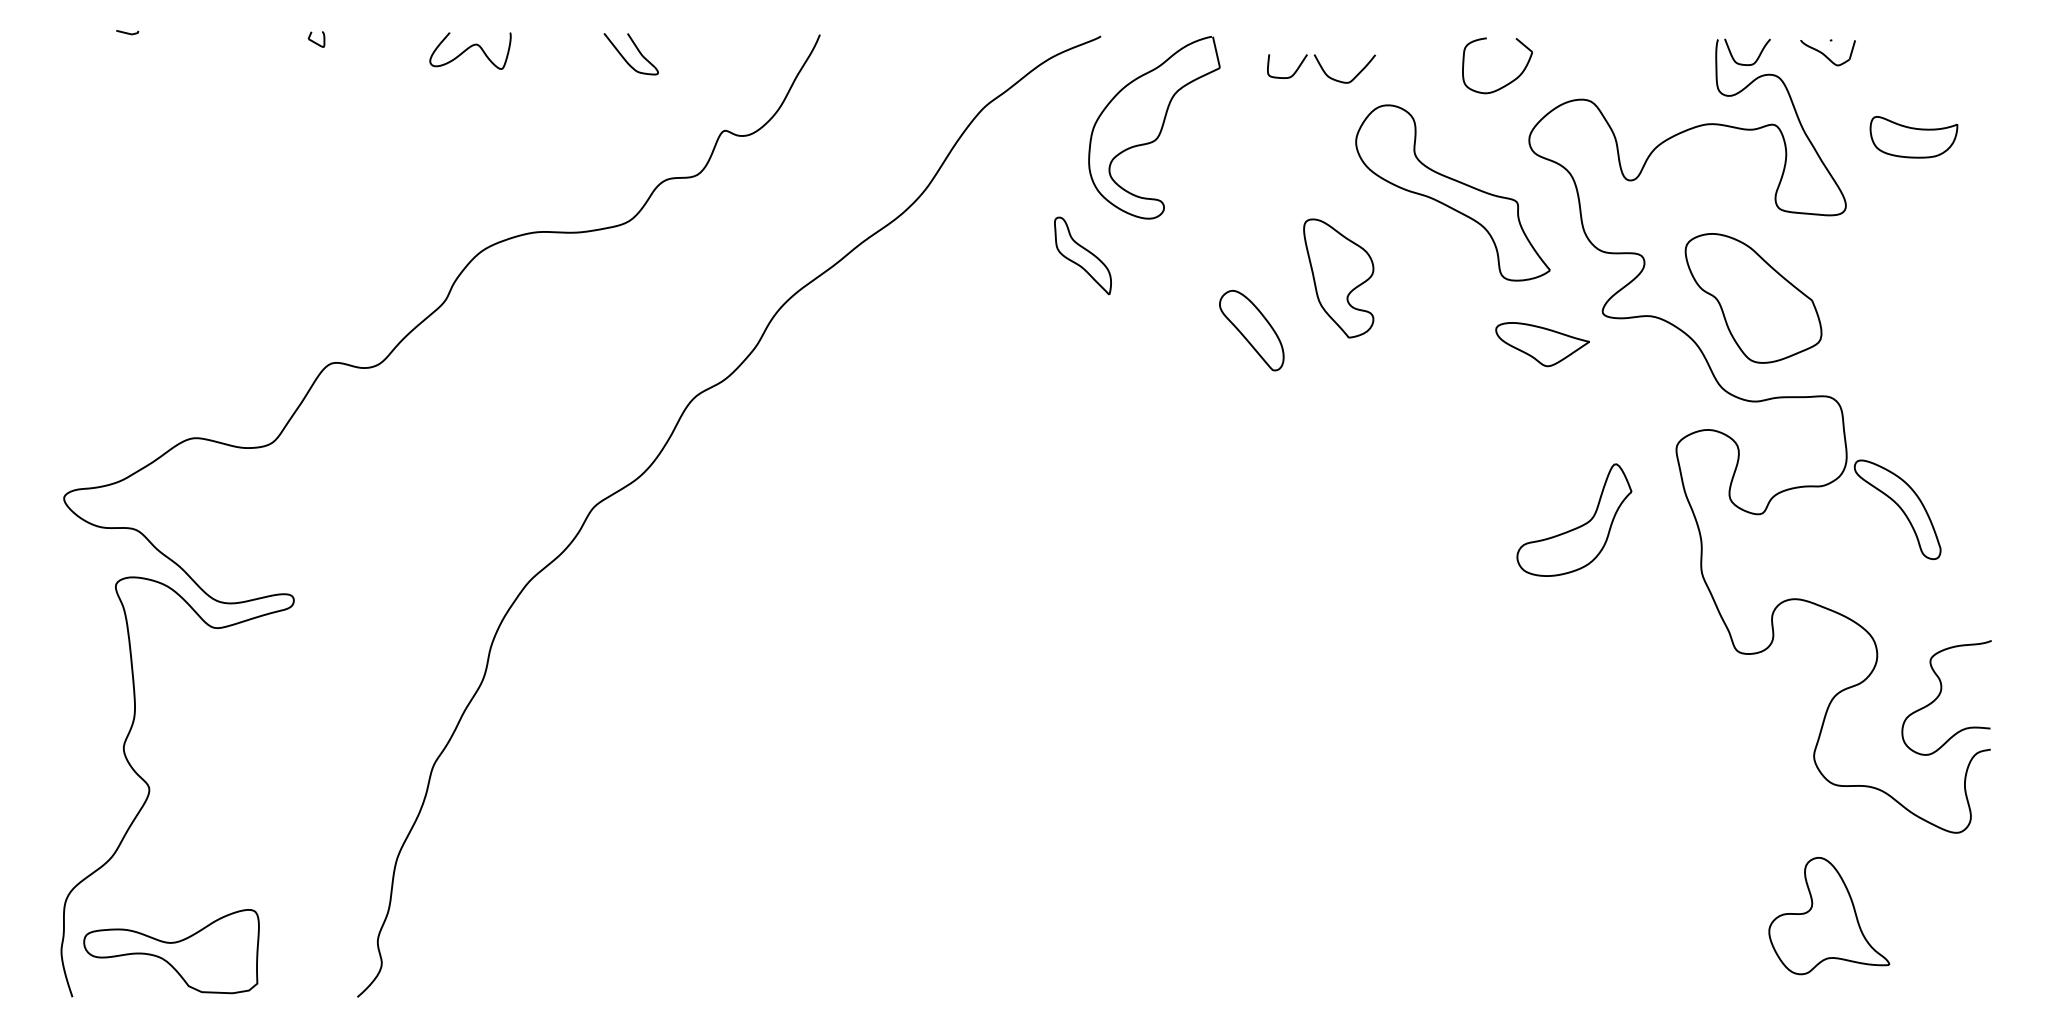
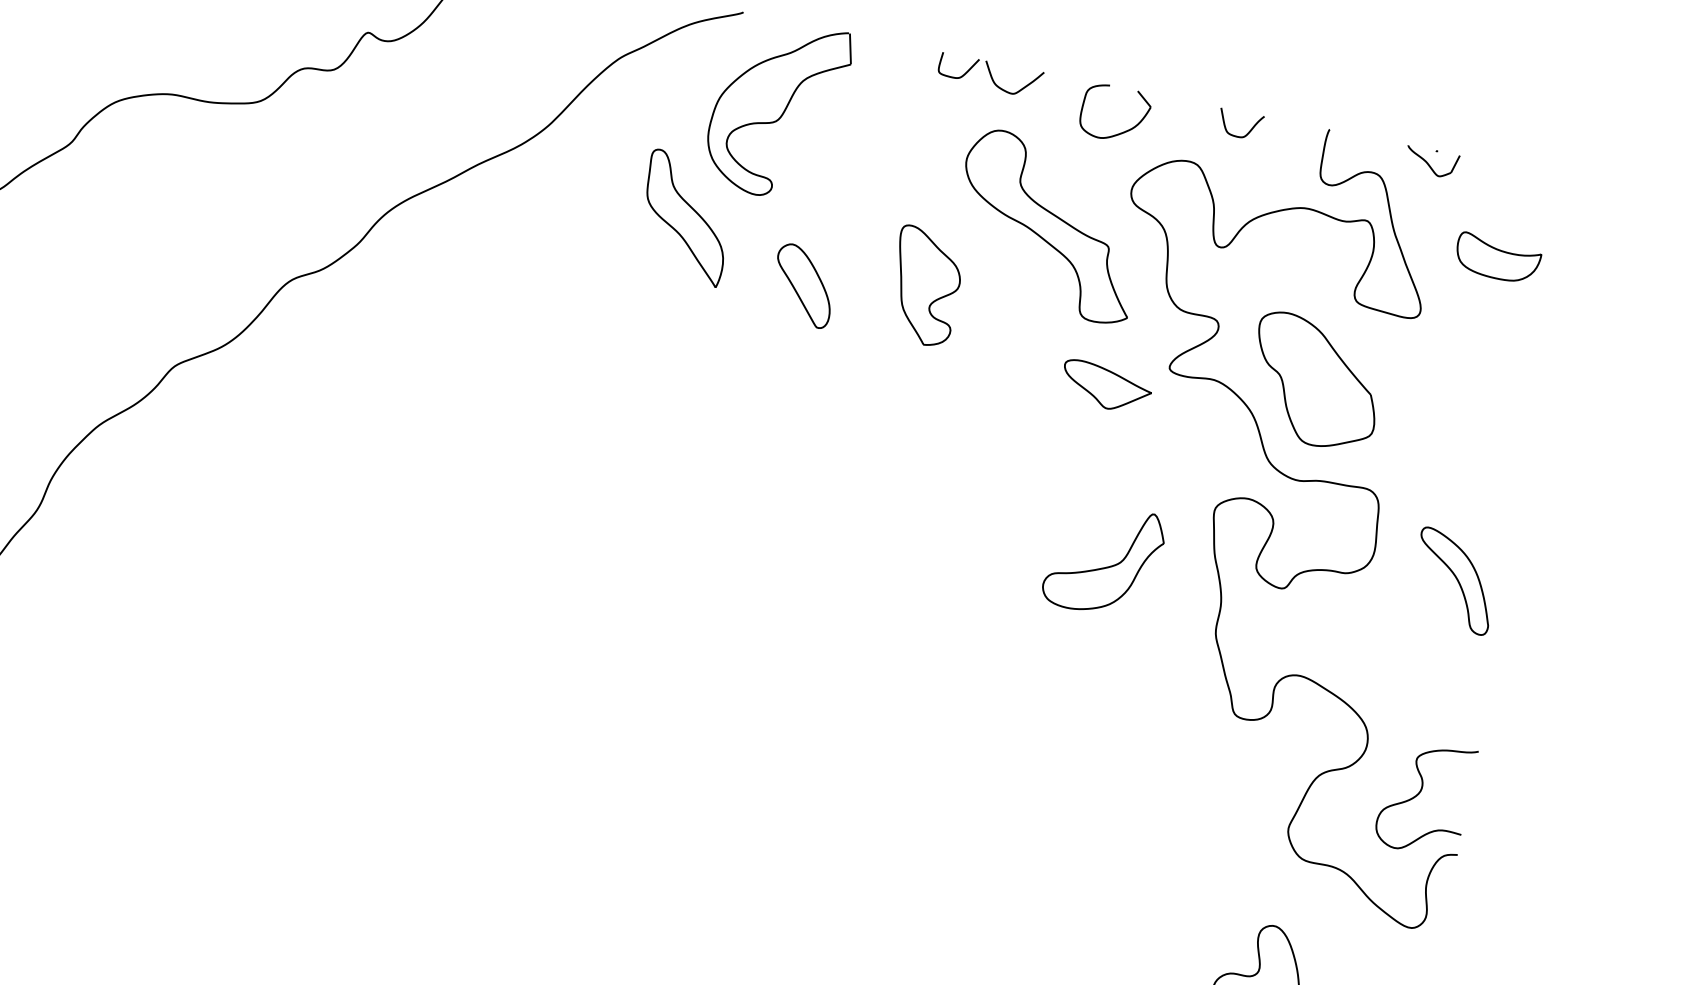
curve: (1757, 57) -> (1248, 131), moved
part: (1321, 68) -> (990, 75), moved
part: (1082, 255) -> (685, 217), size x1.67
part: (1251, 330) -> (803, 285), moved
part: (1897, 509) -> (1454, 580), moved

